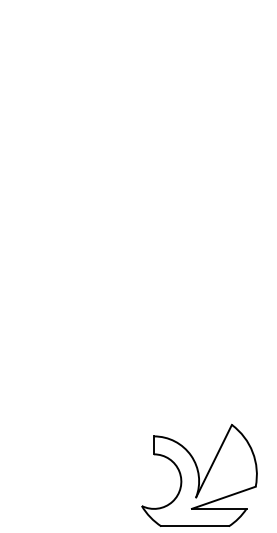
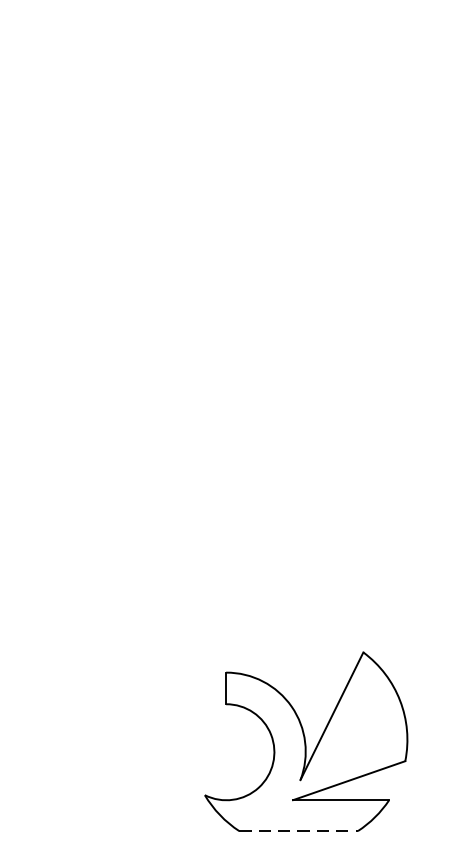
line: (195, 526) -> (299, 831), solid -> dashed

